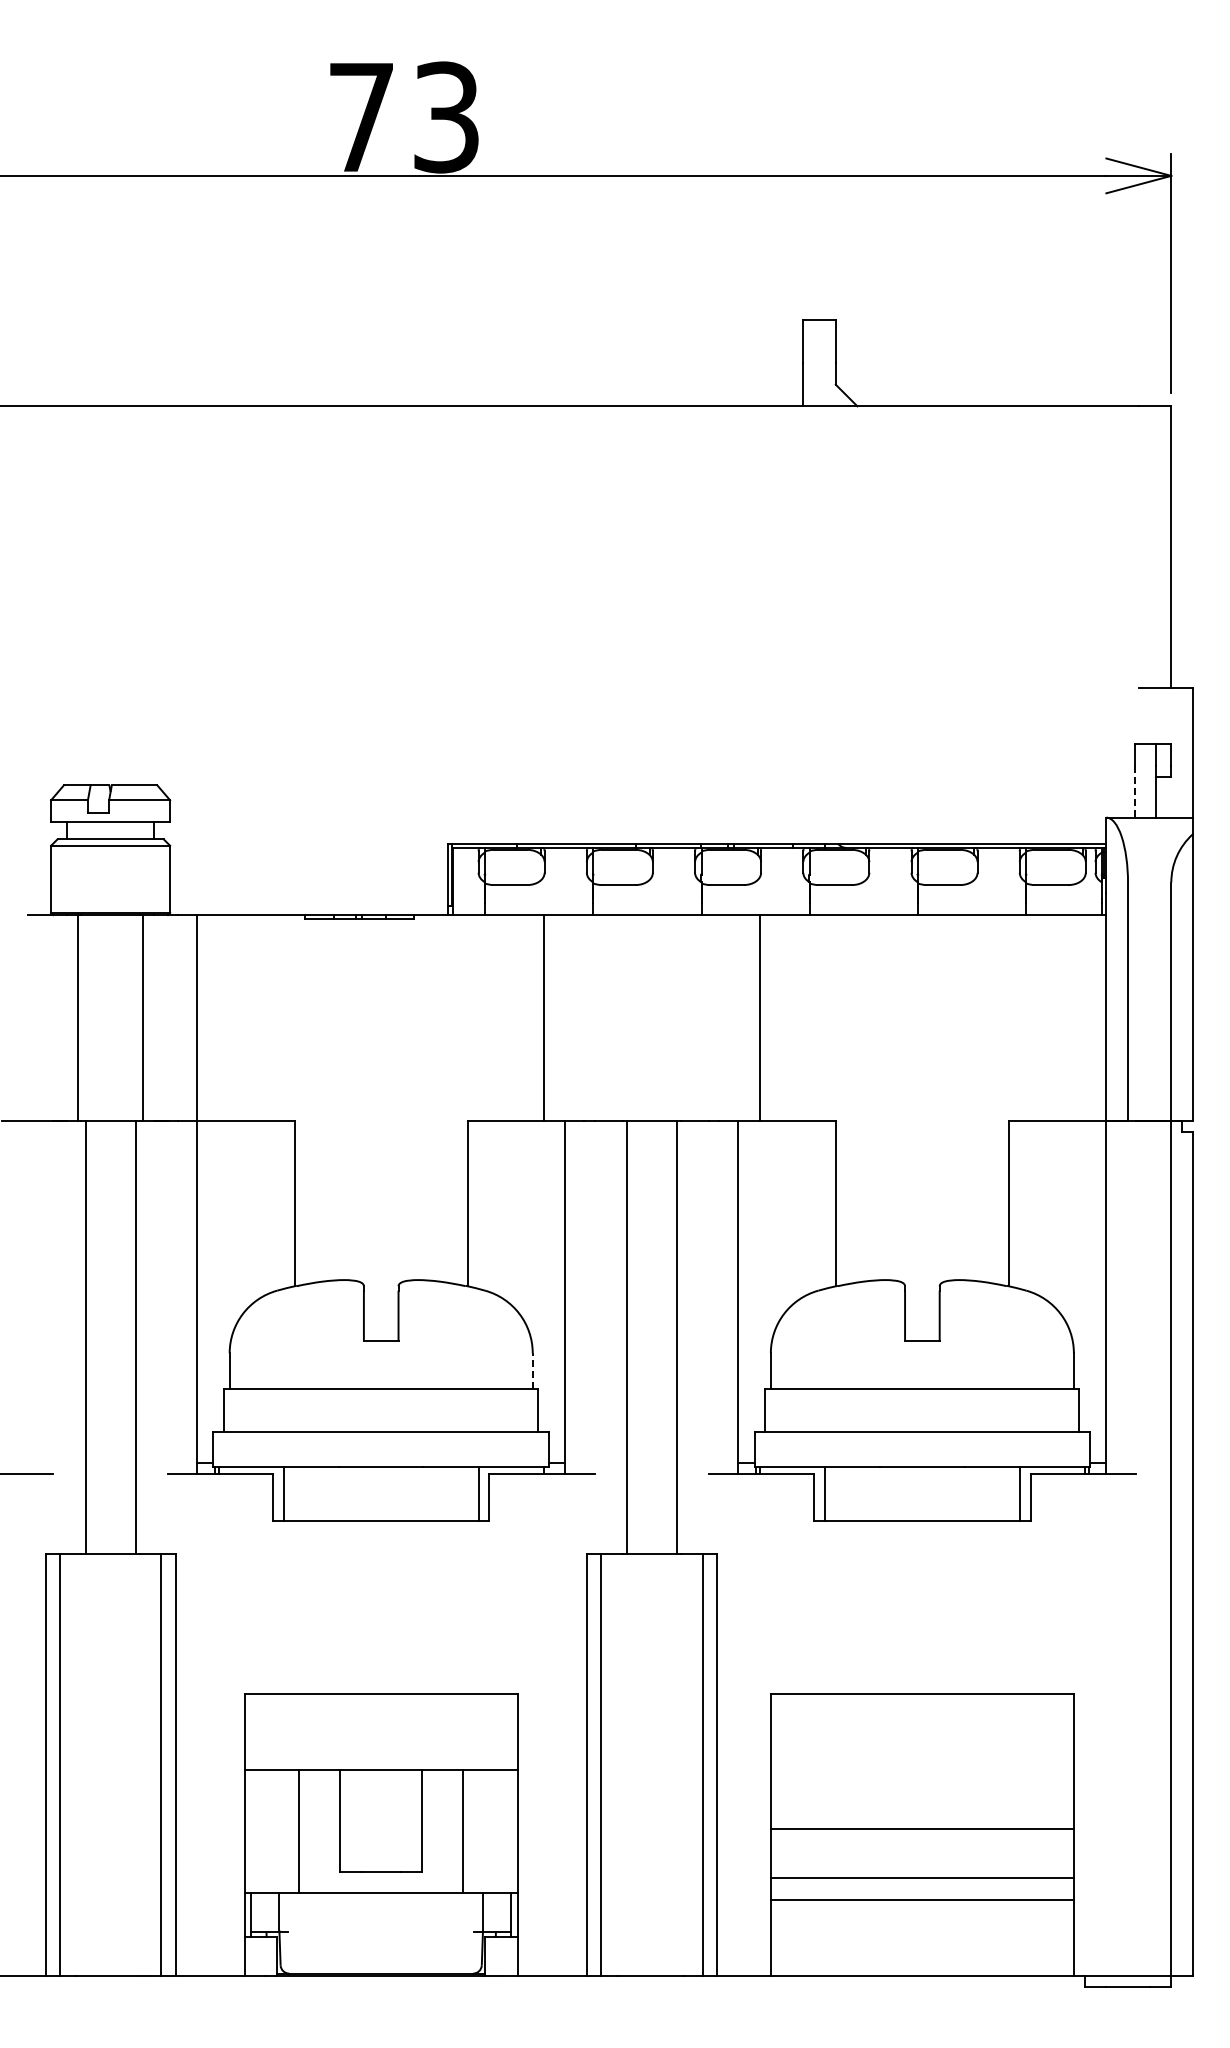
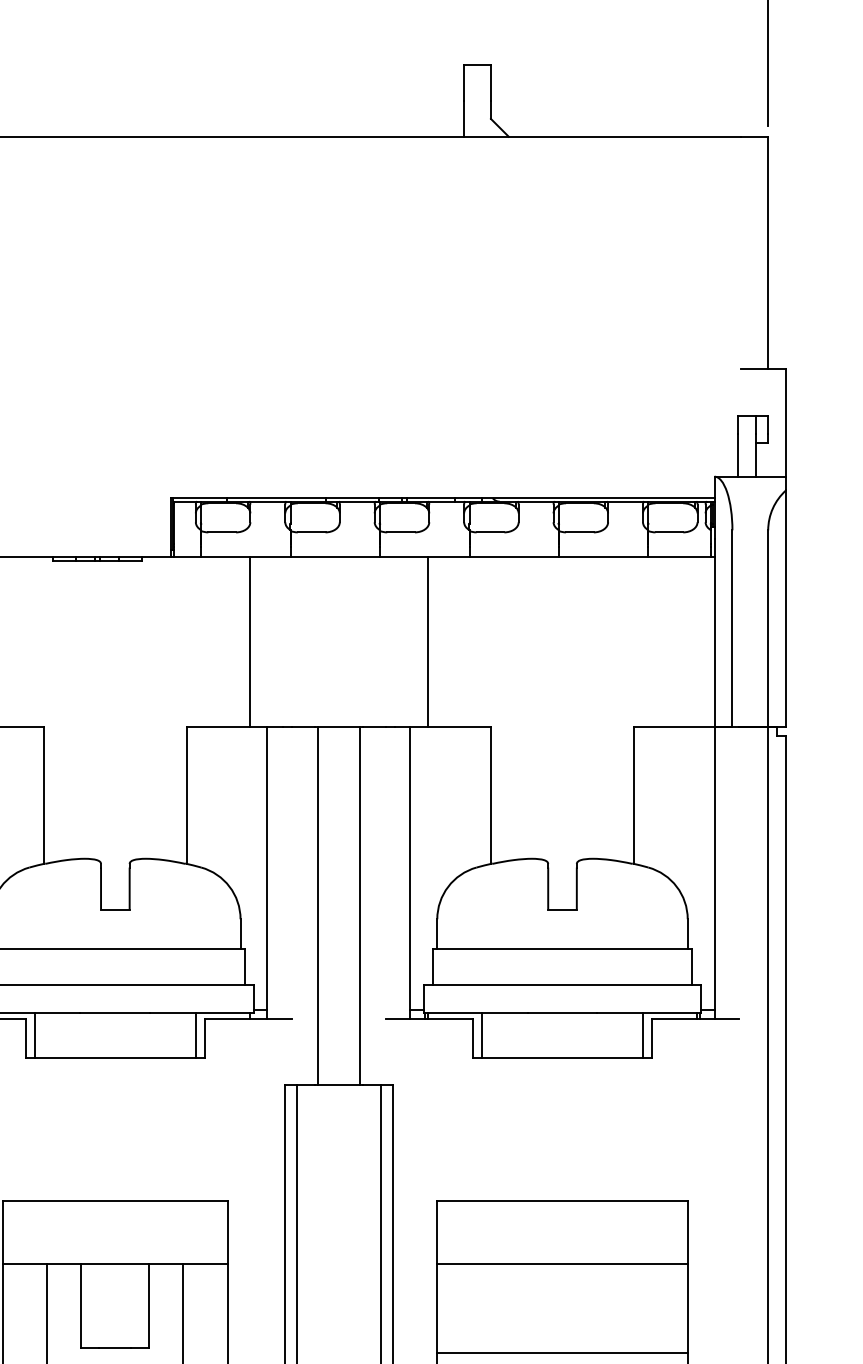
line: (1134, 791) -> (737, 455), dashed -> solid
line: (532, 1371) -> (240, 934), dashed -> solid
line: (921, 1829) -> (561, 1264), moved

